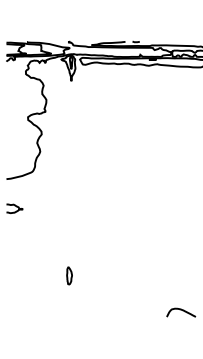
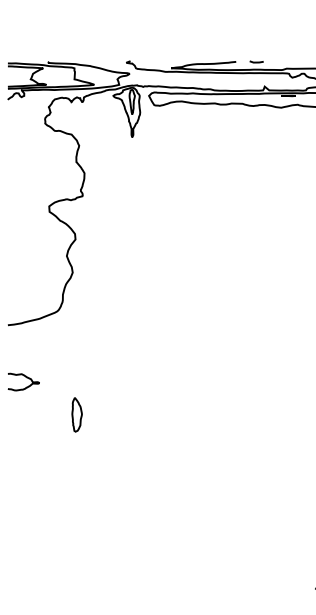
part: (69, 275) -> (77, 414), moved

